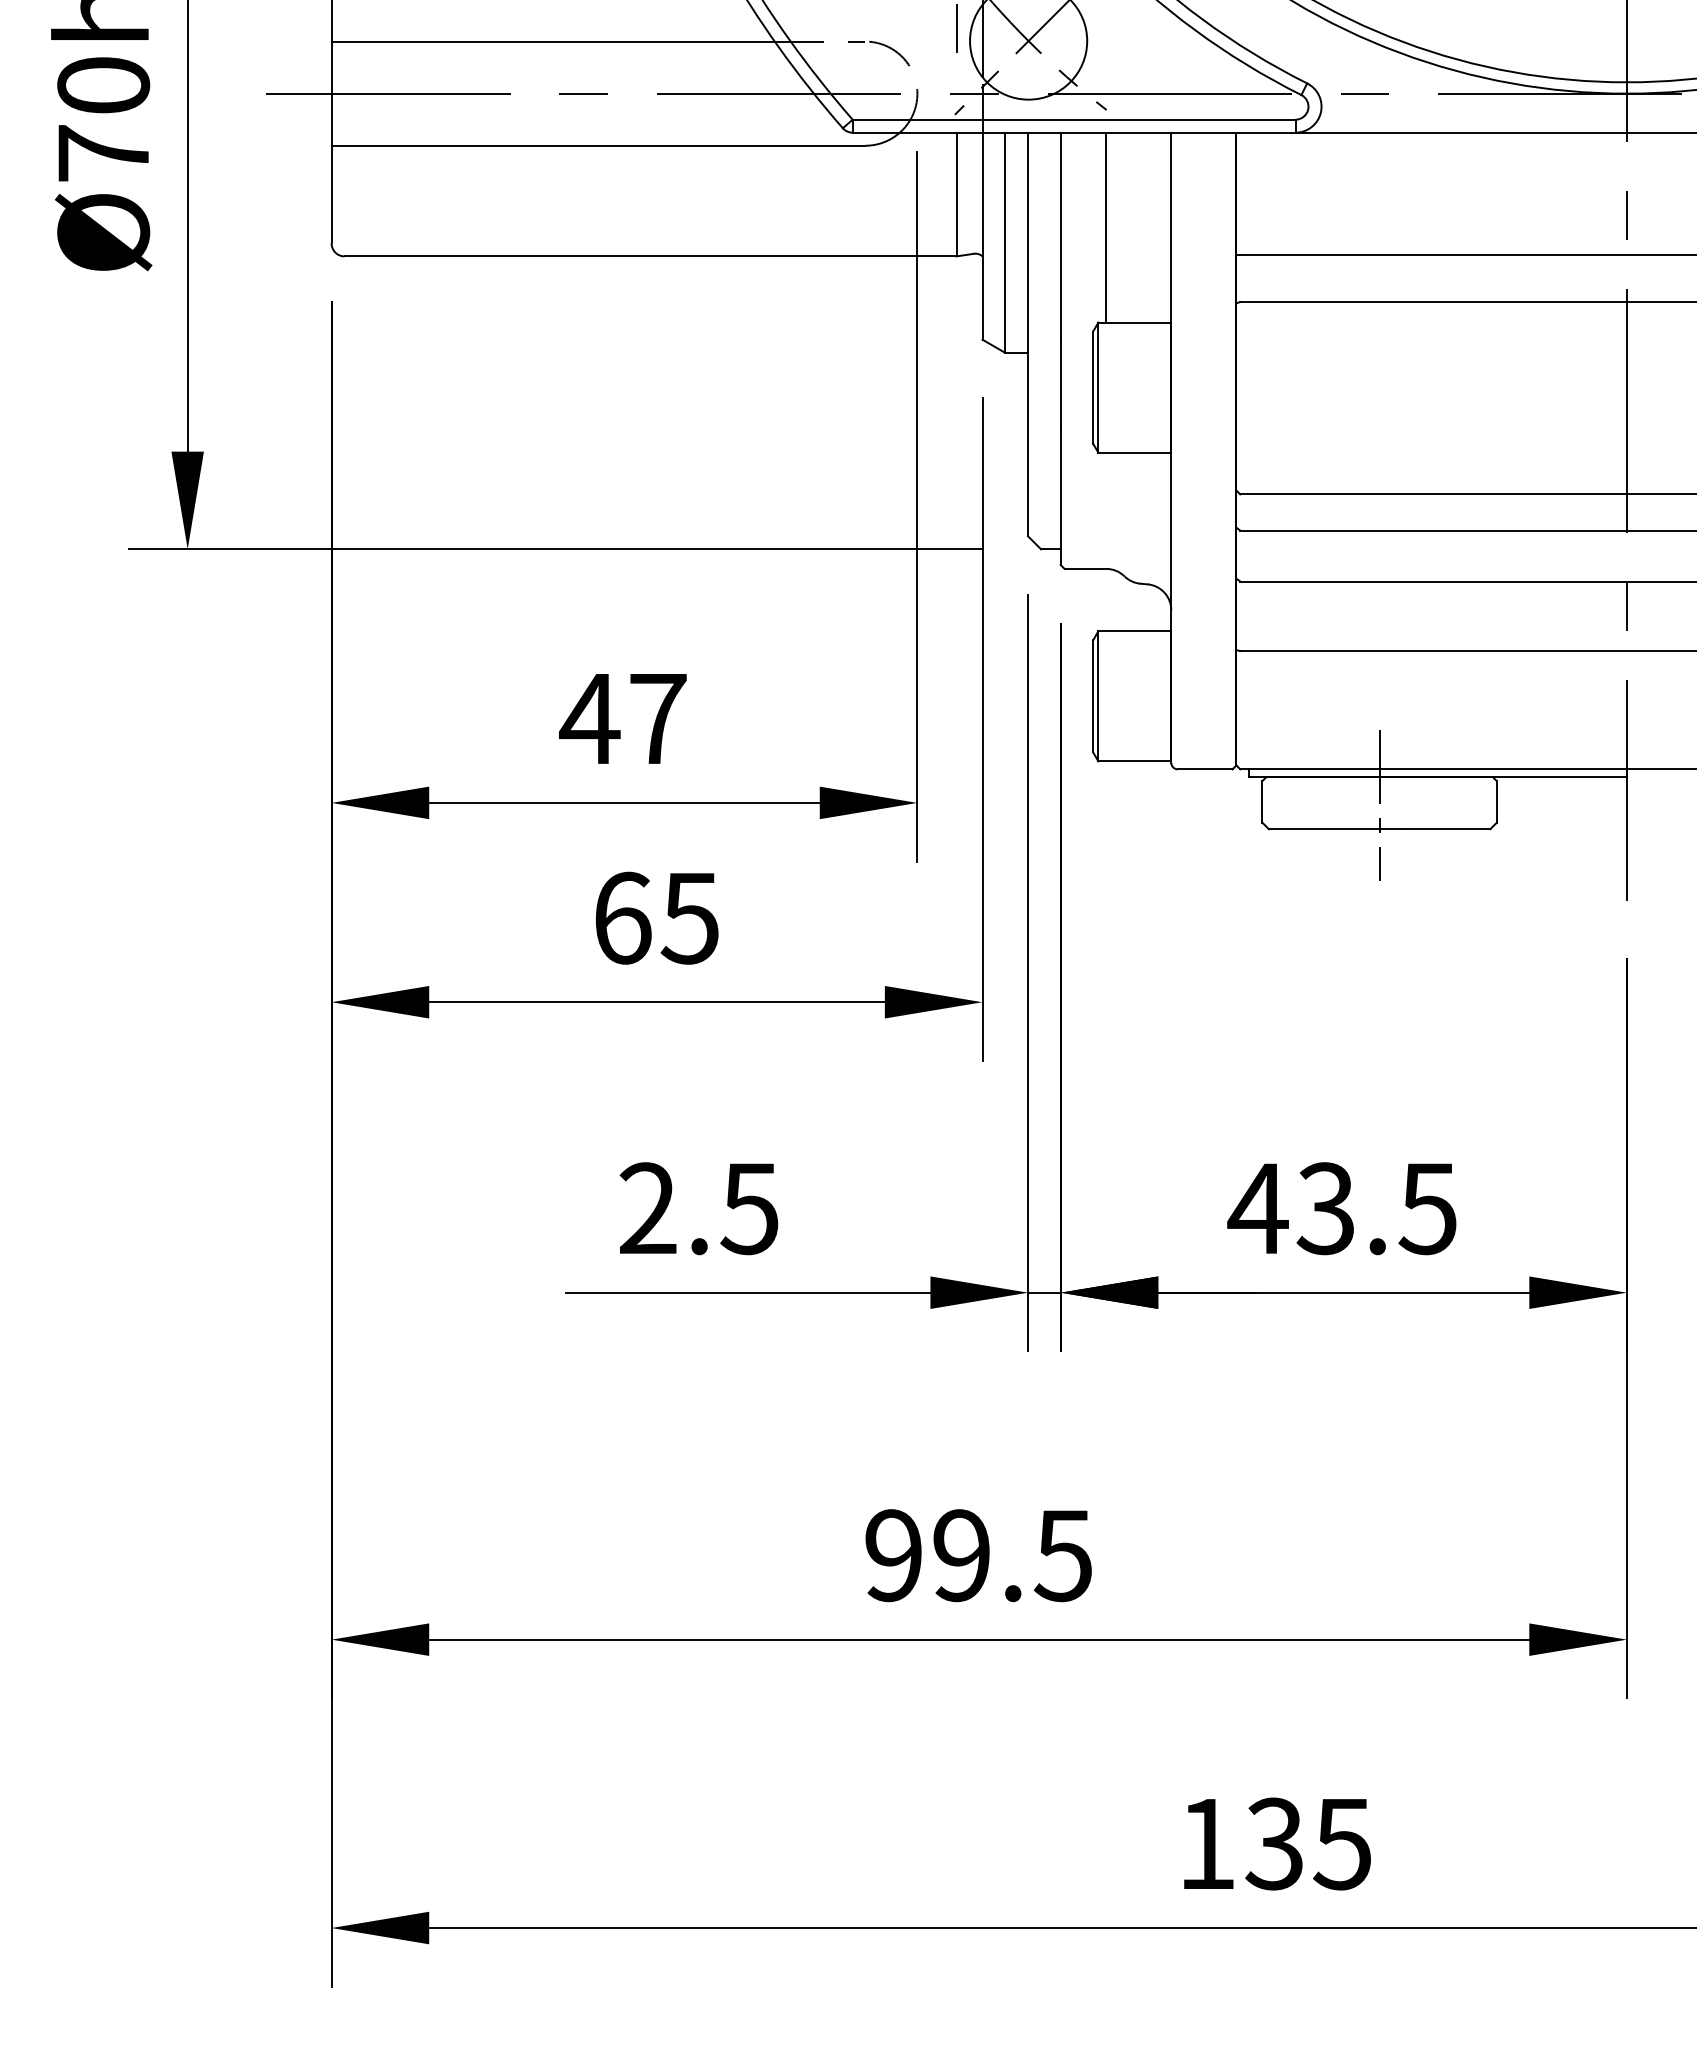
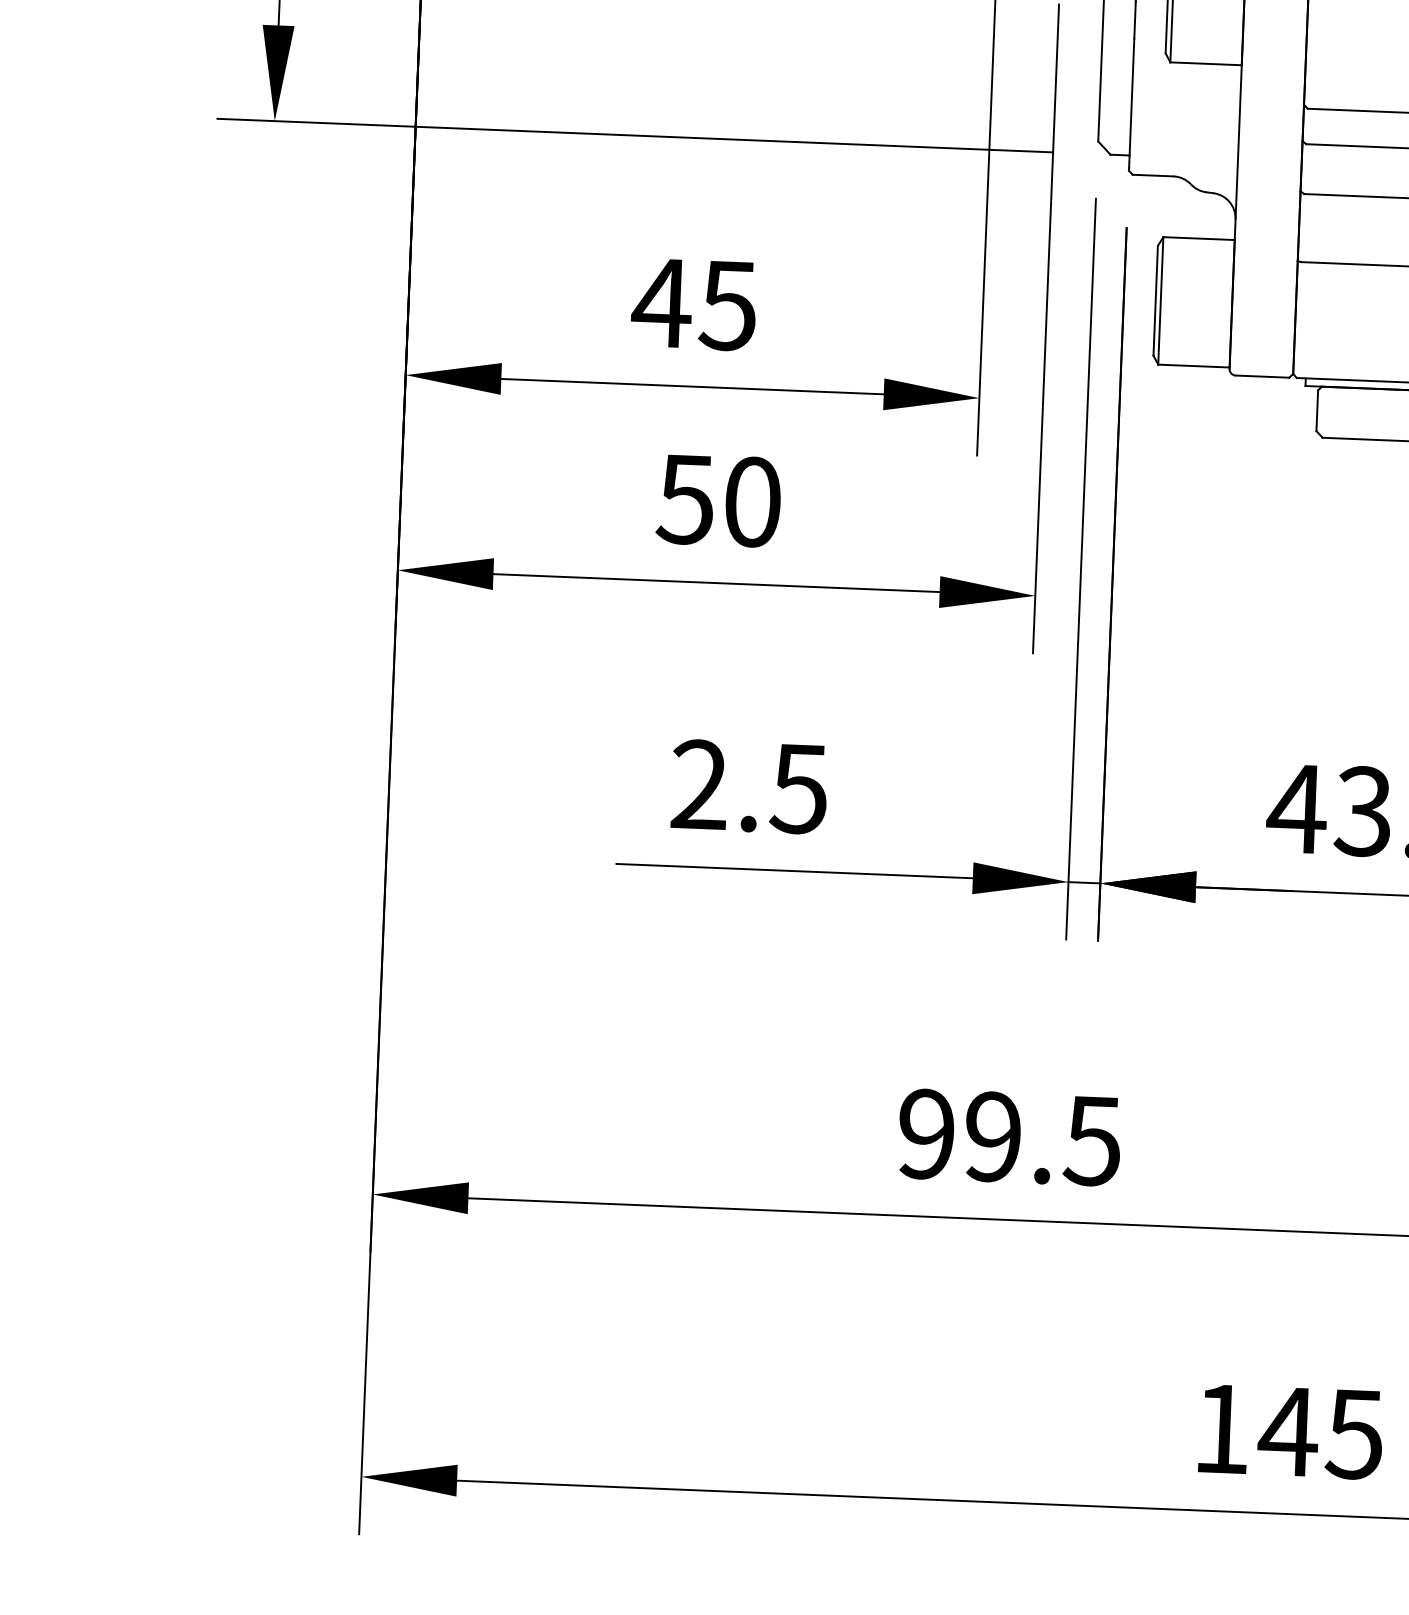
text: (657, 719) -> (728, 306), 47 -> 45
text: (655, 917) -> (718, 500), 65 -> 50
text: (1274, 1843) -> (1288, 1431), 135 -> 145

